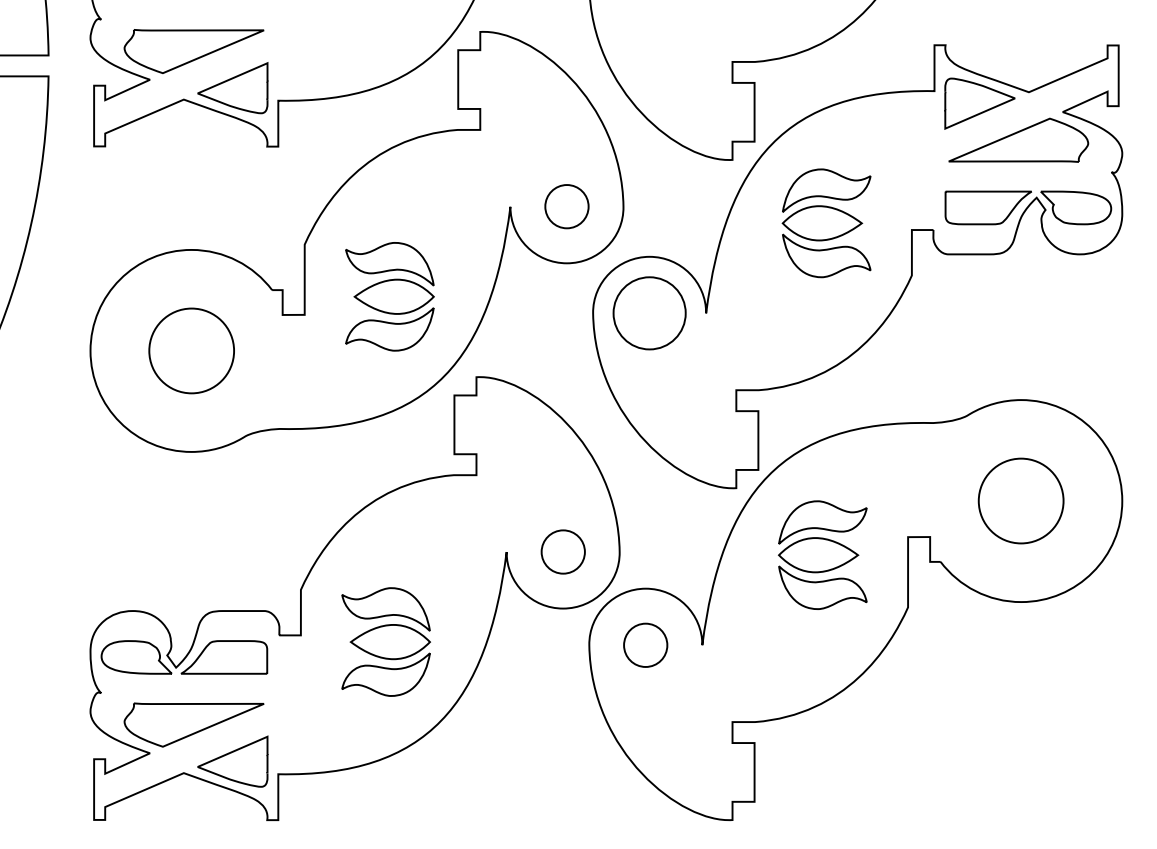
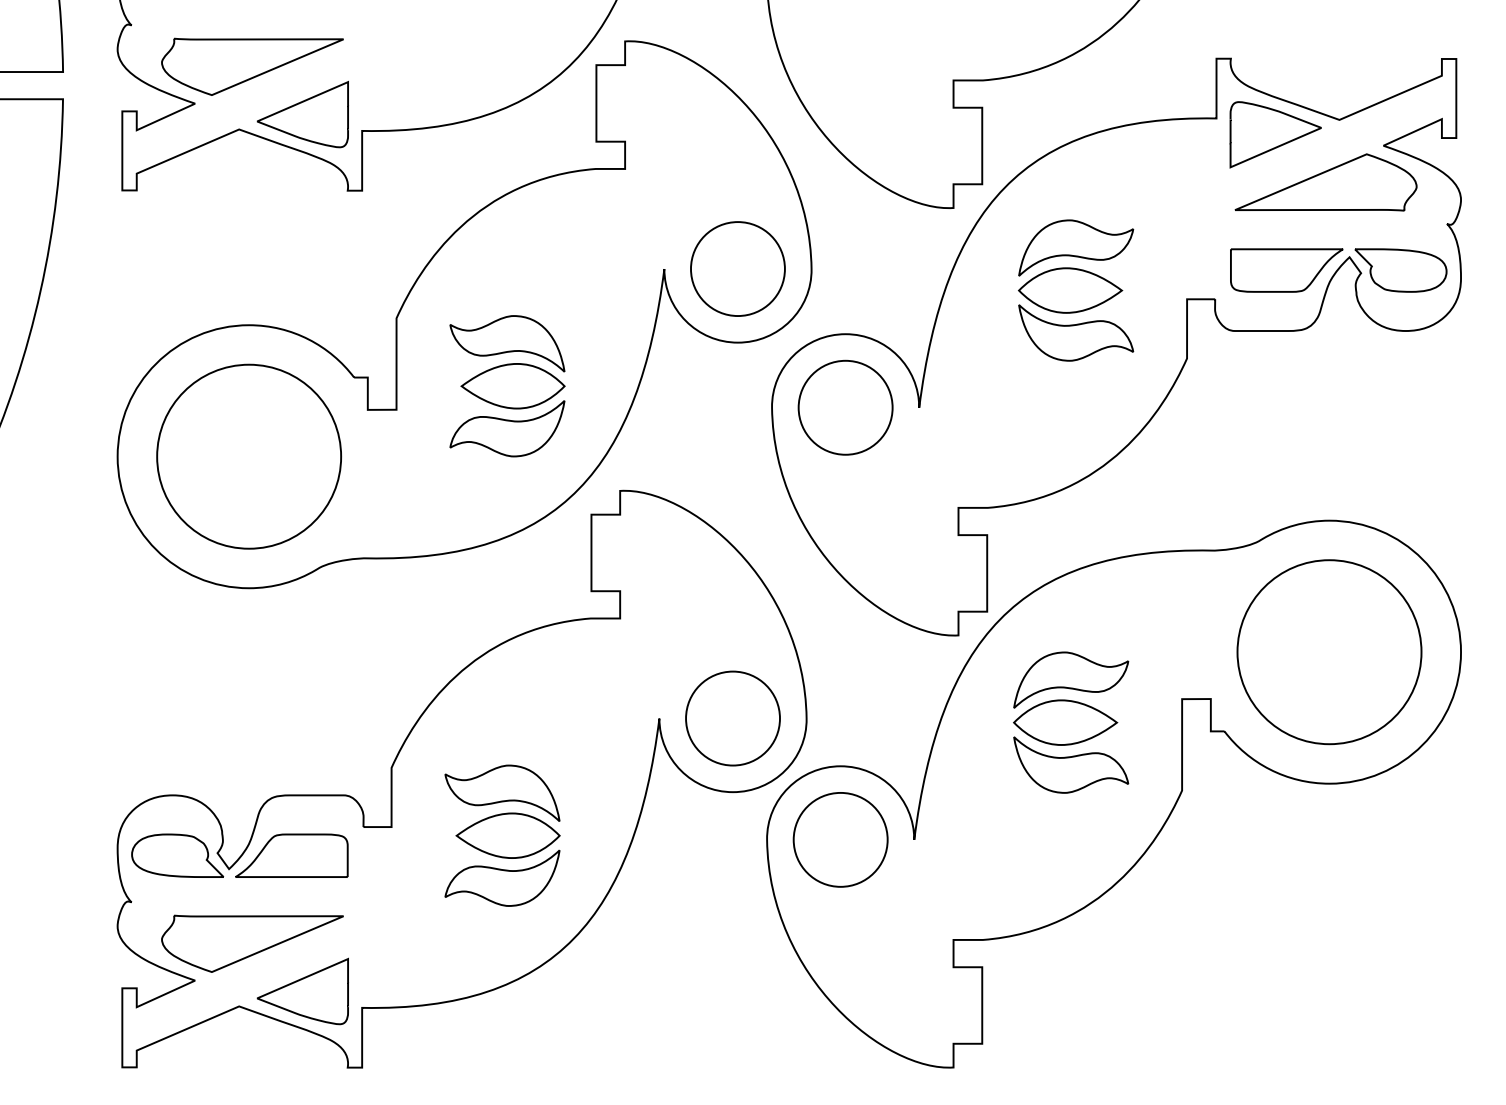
part: (566, 206) -> (737, 268), size x1.67
part: (191, 350) -> (249, 456), size x1.67
part: (1020, 500) -> (1328, 651), size x1.67
part: (563, 551) -> (733, 717), size x1.67
part: (645, 645) -> (840, 840), size x1.67

